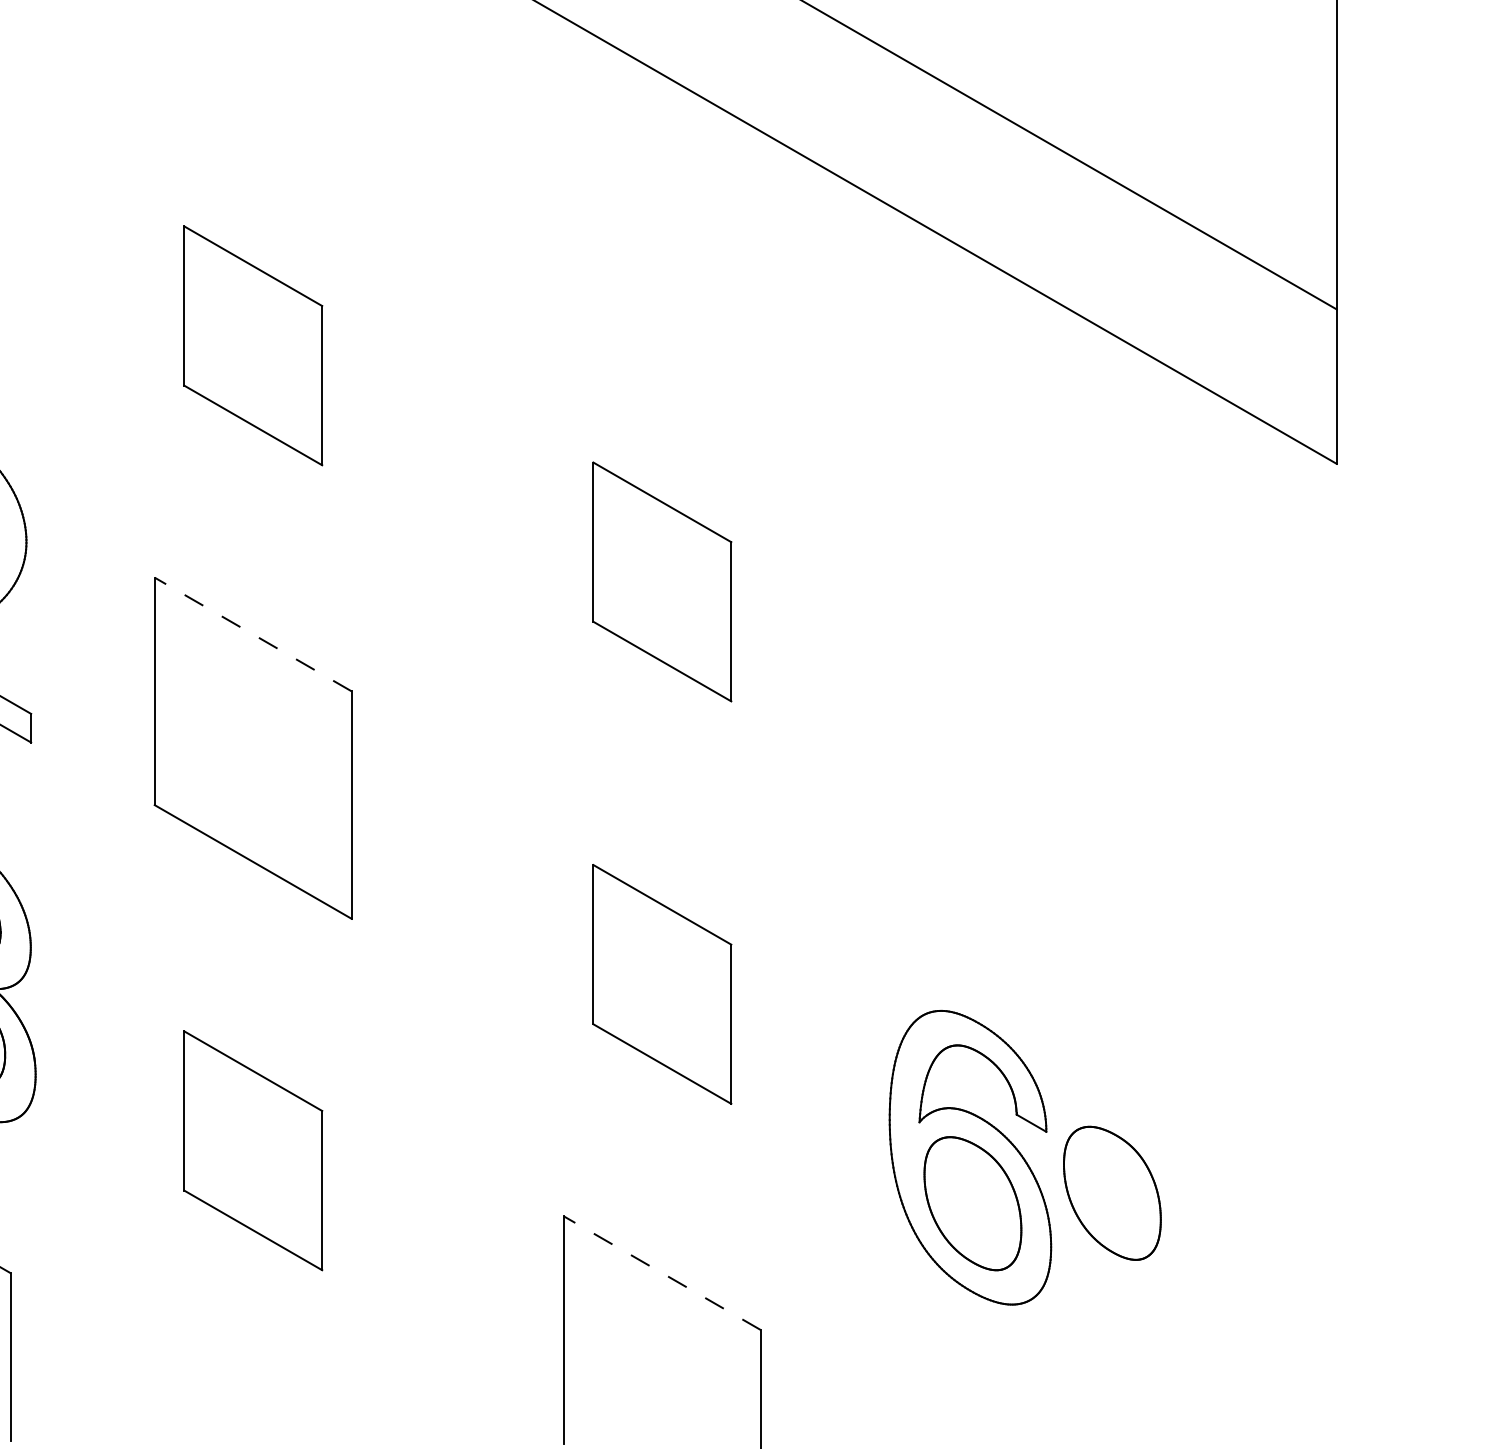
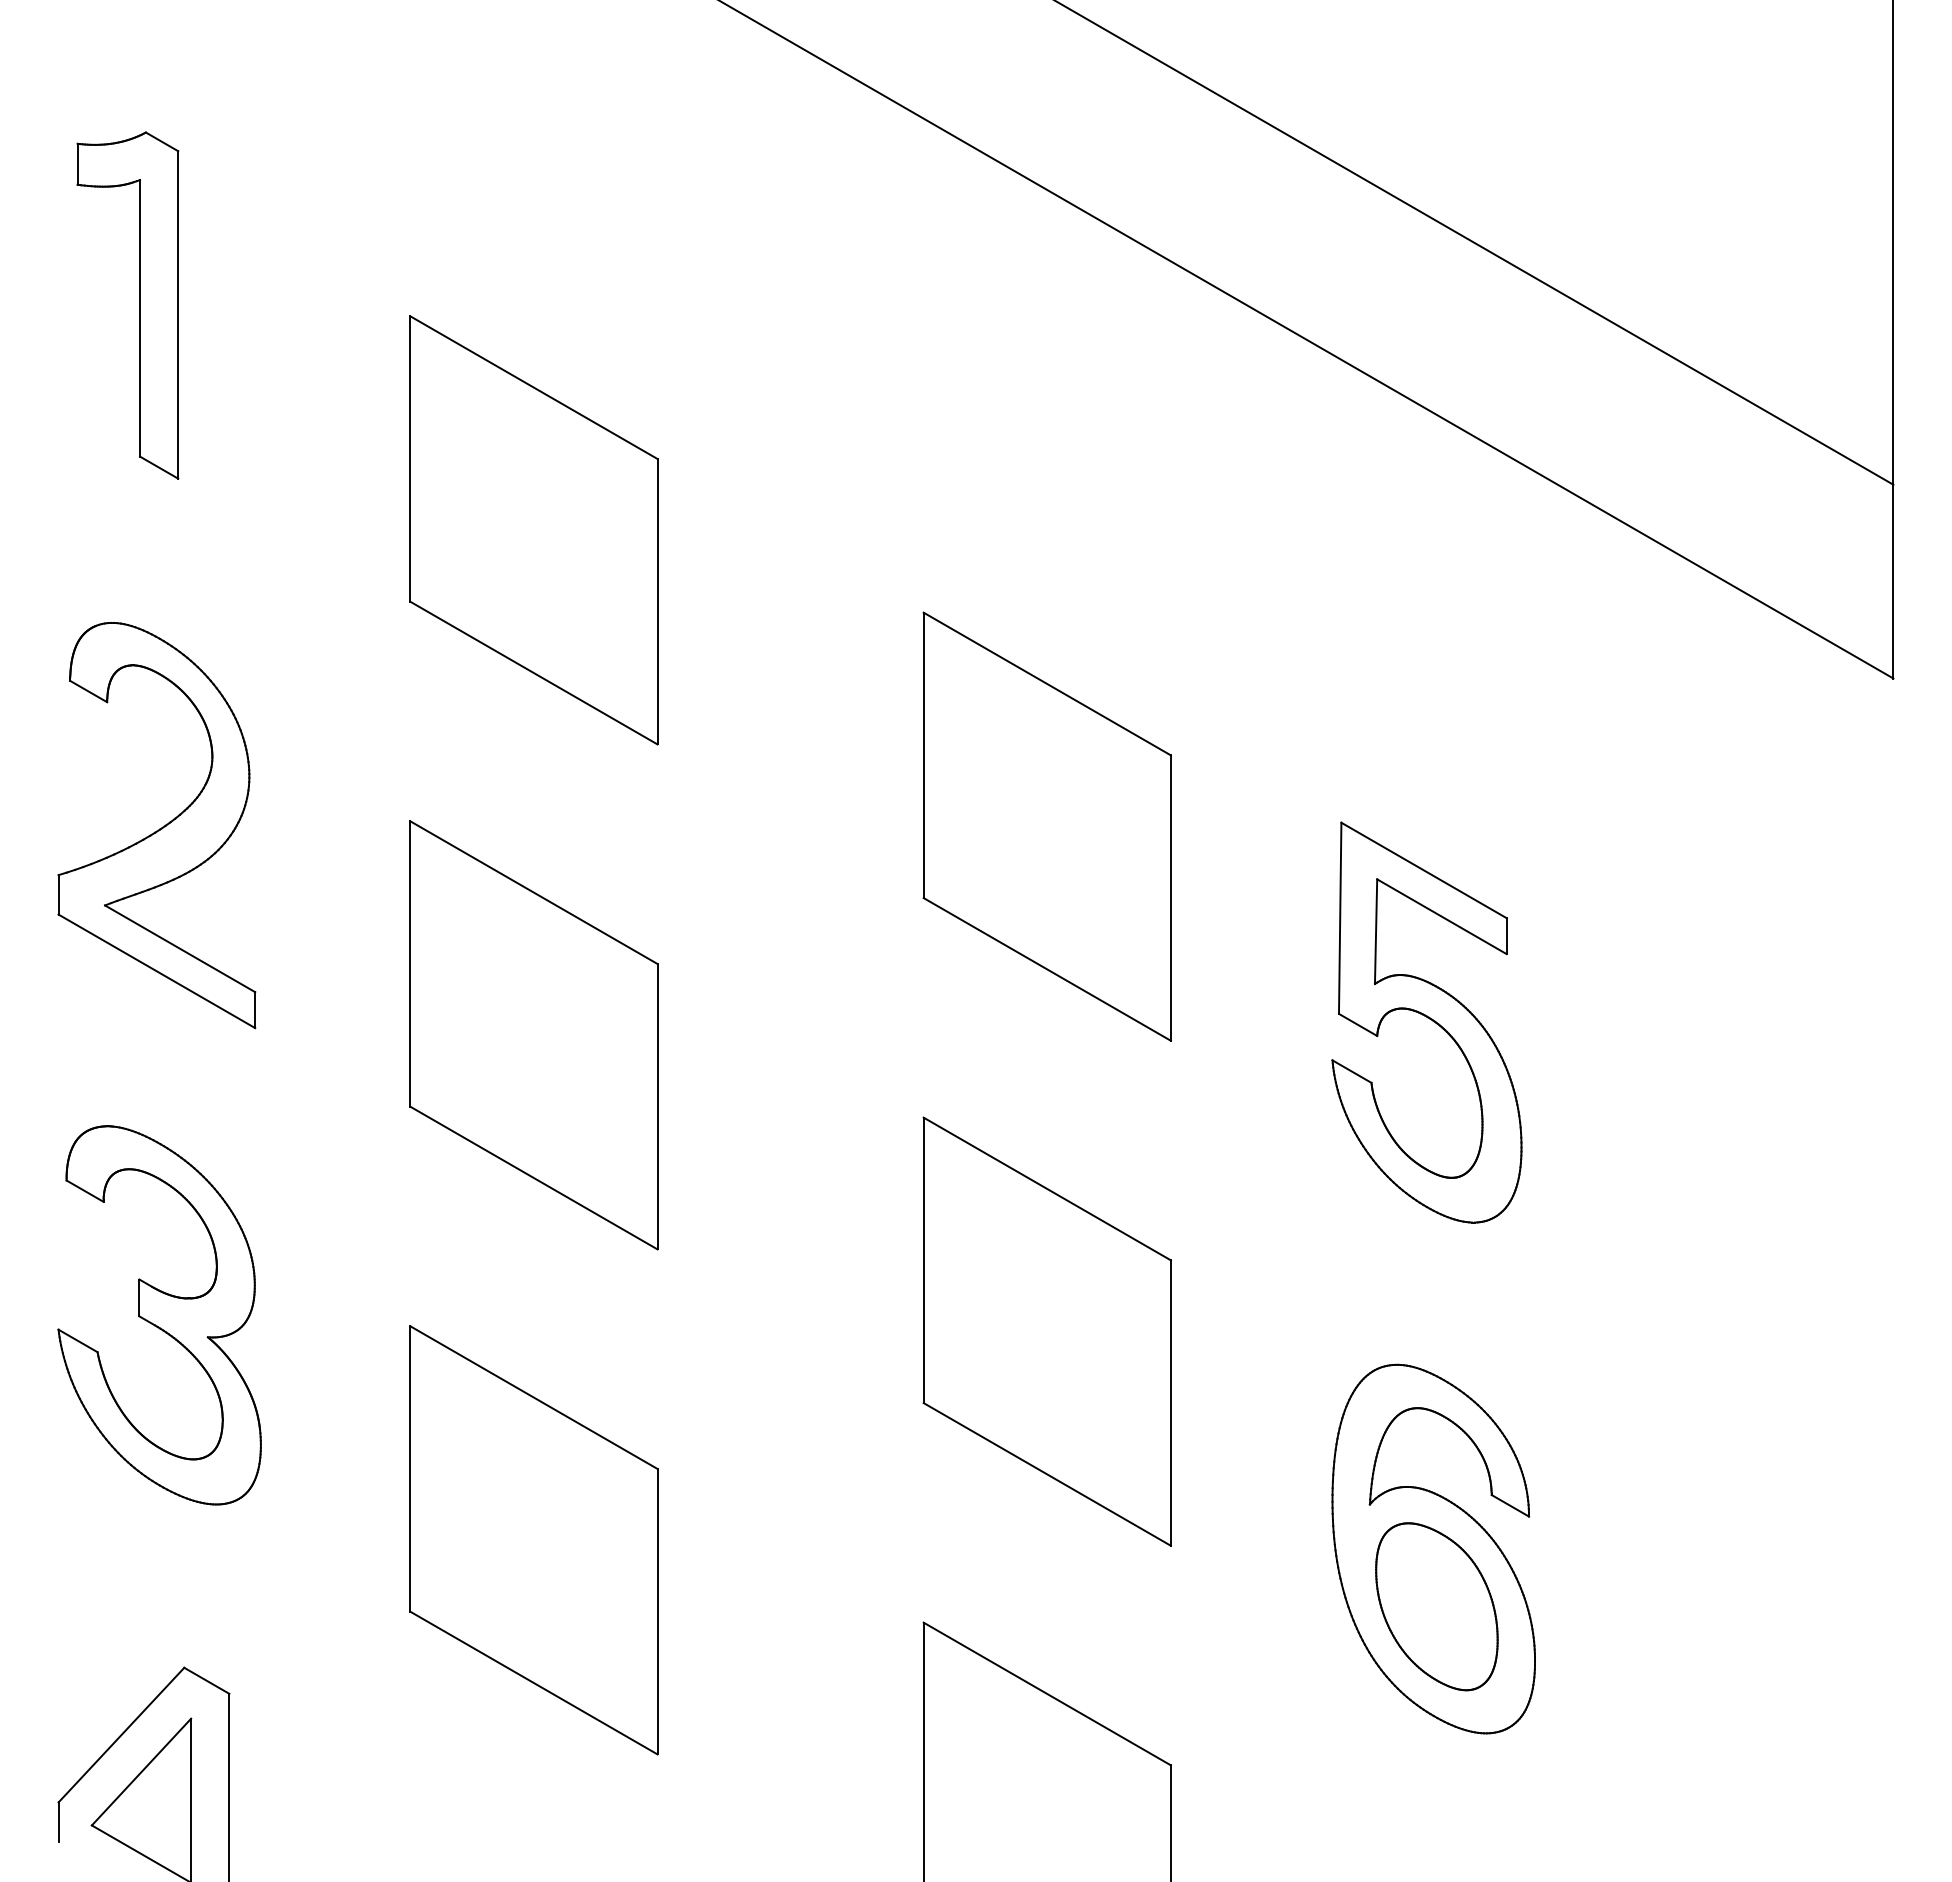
part: (252, 345) -> (533, 530), size x1.43
part: (661, 581) -> (1046, 826), size x1.43
line: (252, 634) -> (533, 892), dashed -> solid
part: (964, 738) -> (1426, 1022), added
part: (661, 984) -> (1046, 1331), size x1.43
part: (252, 1150) -> (533, 1540), size x1.43
part: (1112, 1193) -> (1611, 1593), removed
line: (662, 1273) -> (1047, 1694), dashed -> solid

